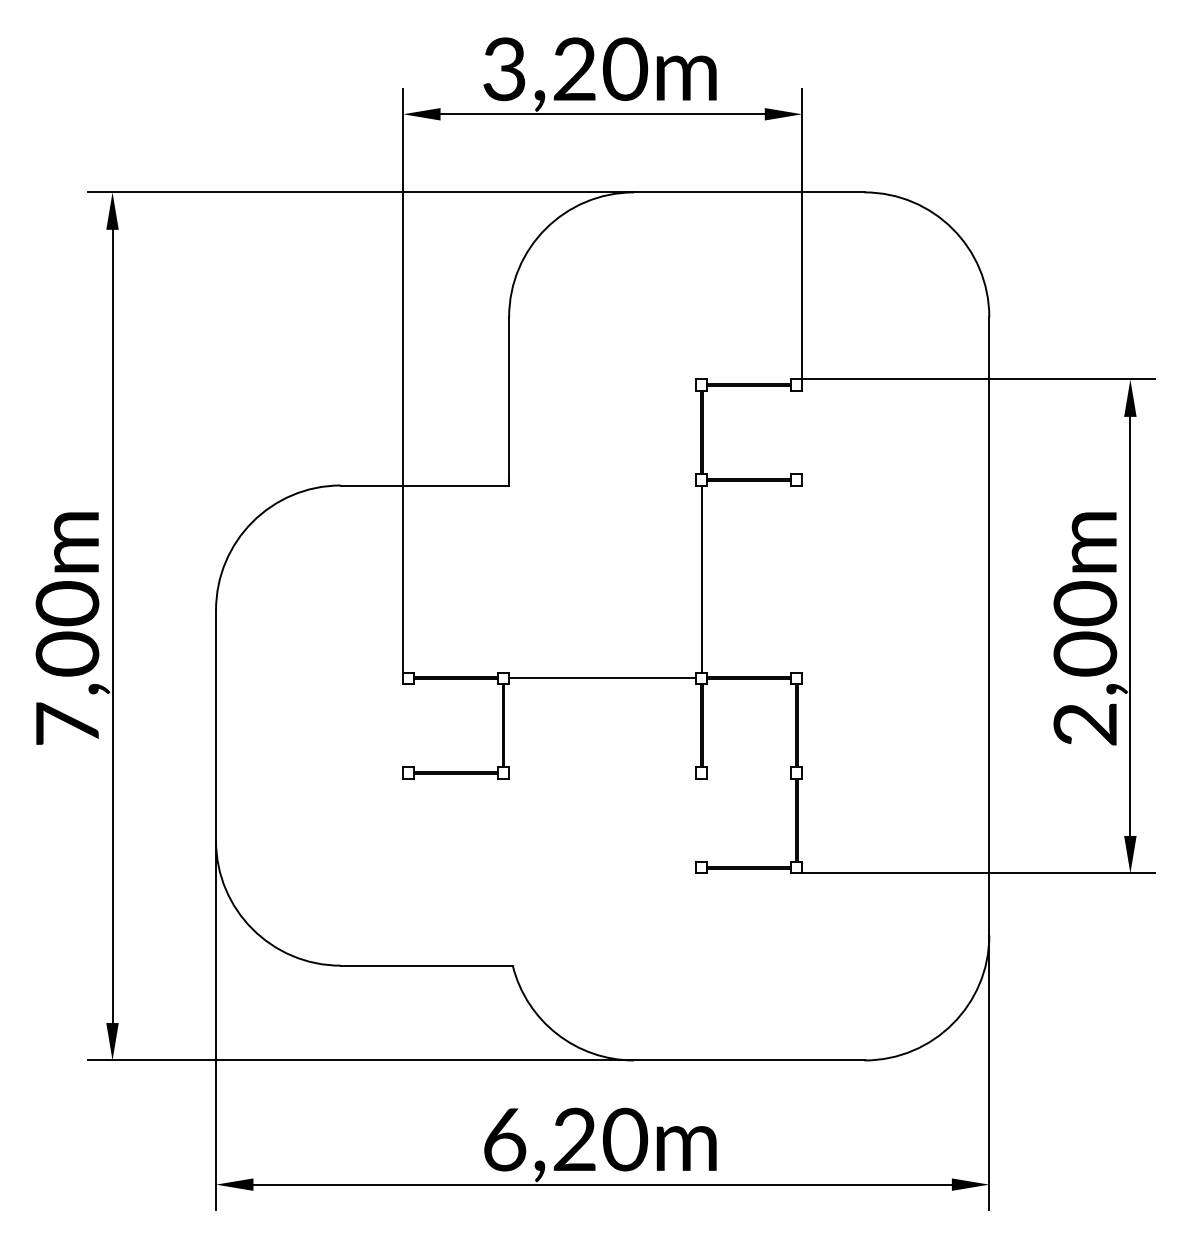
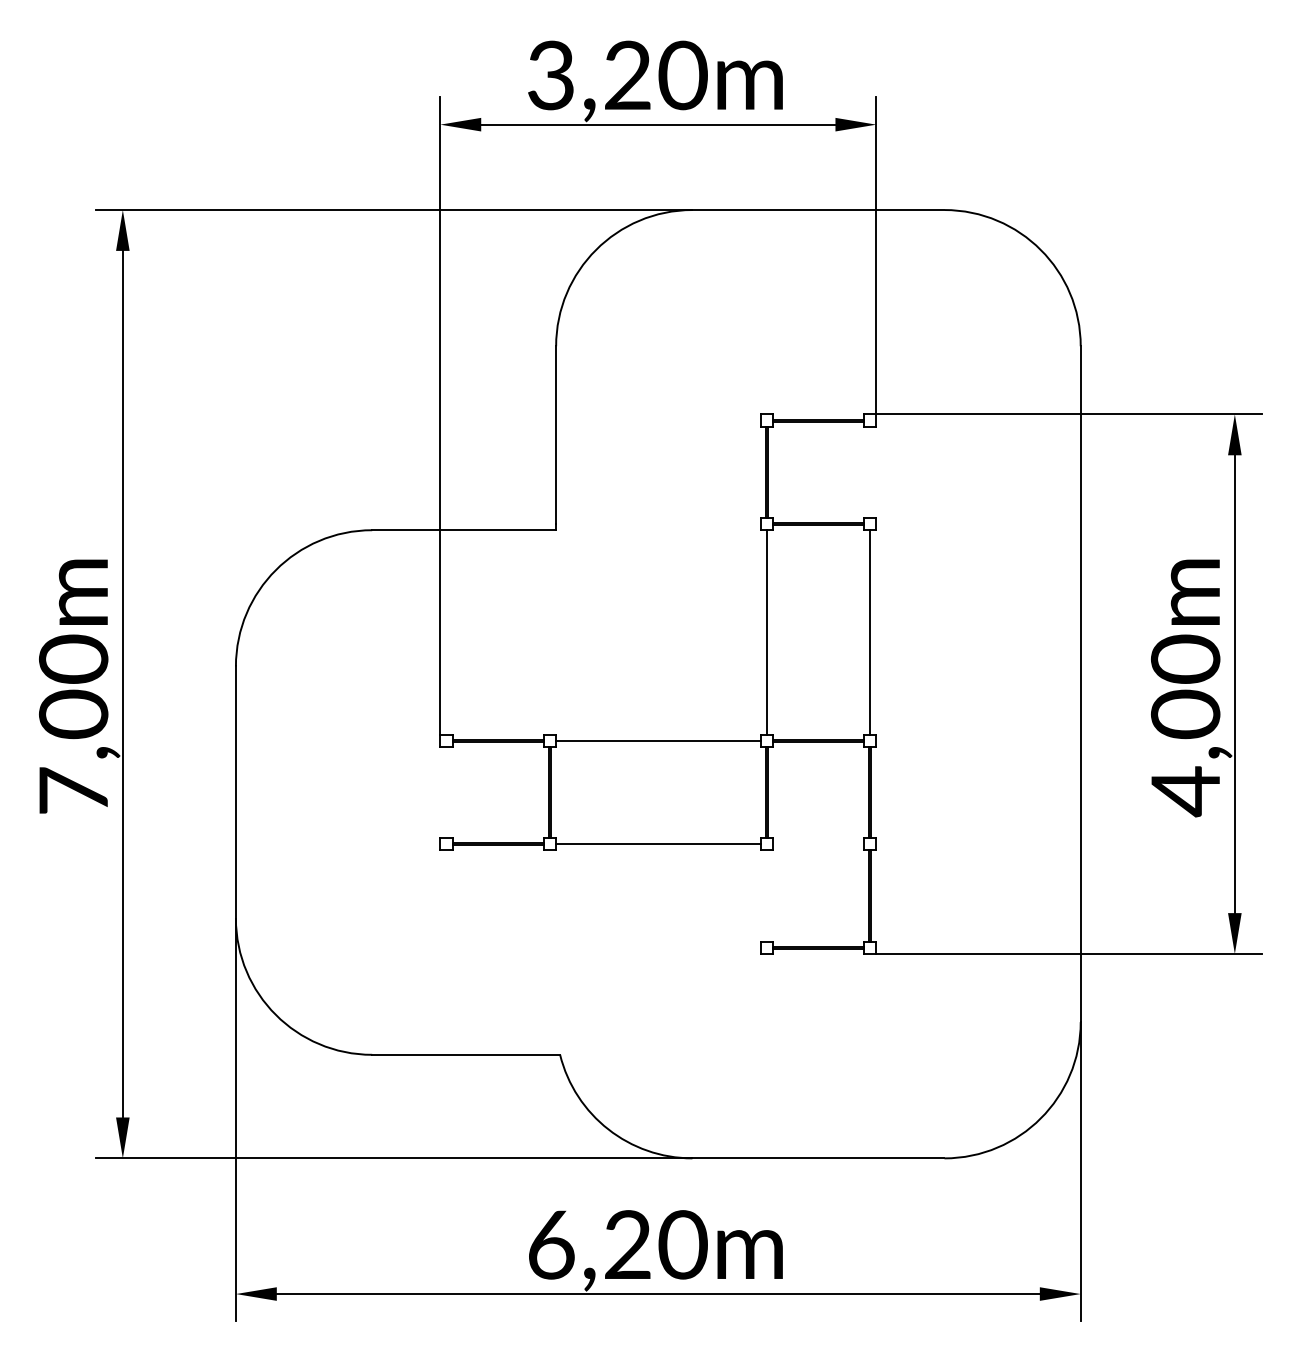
line: (796, 578) -> (870, 631), added
text: (1084, 724) -> (1184, 791), 2,00m -> 4,00m
line: (602, 772) -> (658, 843), added

